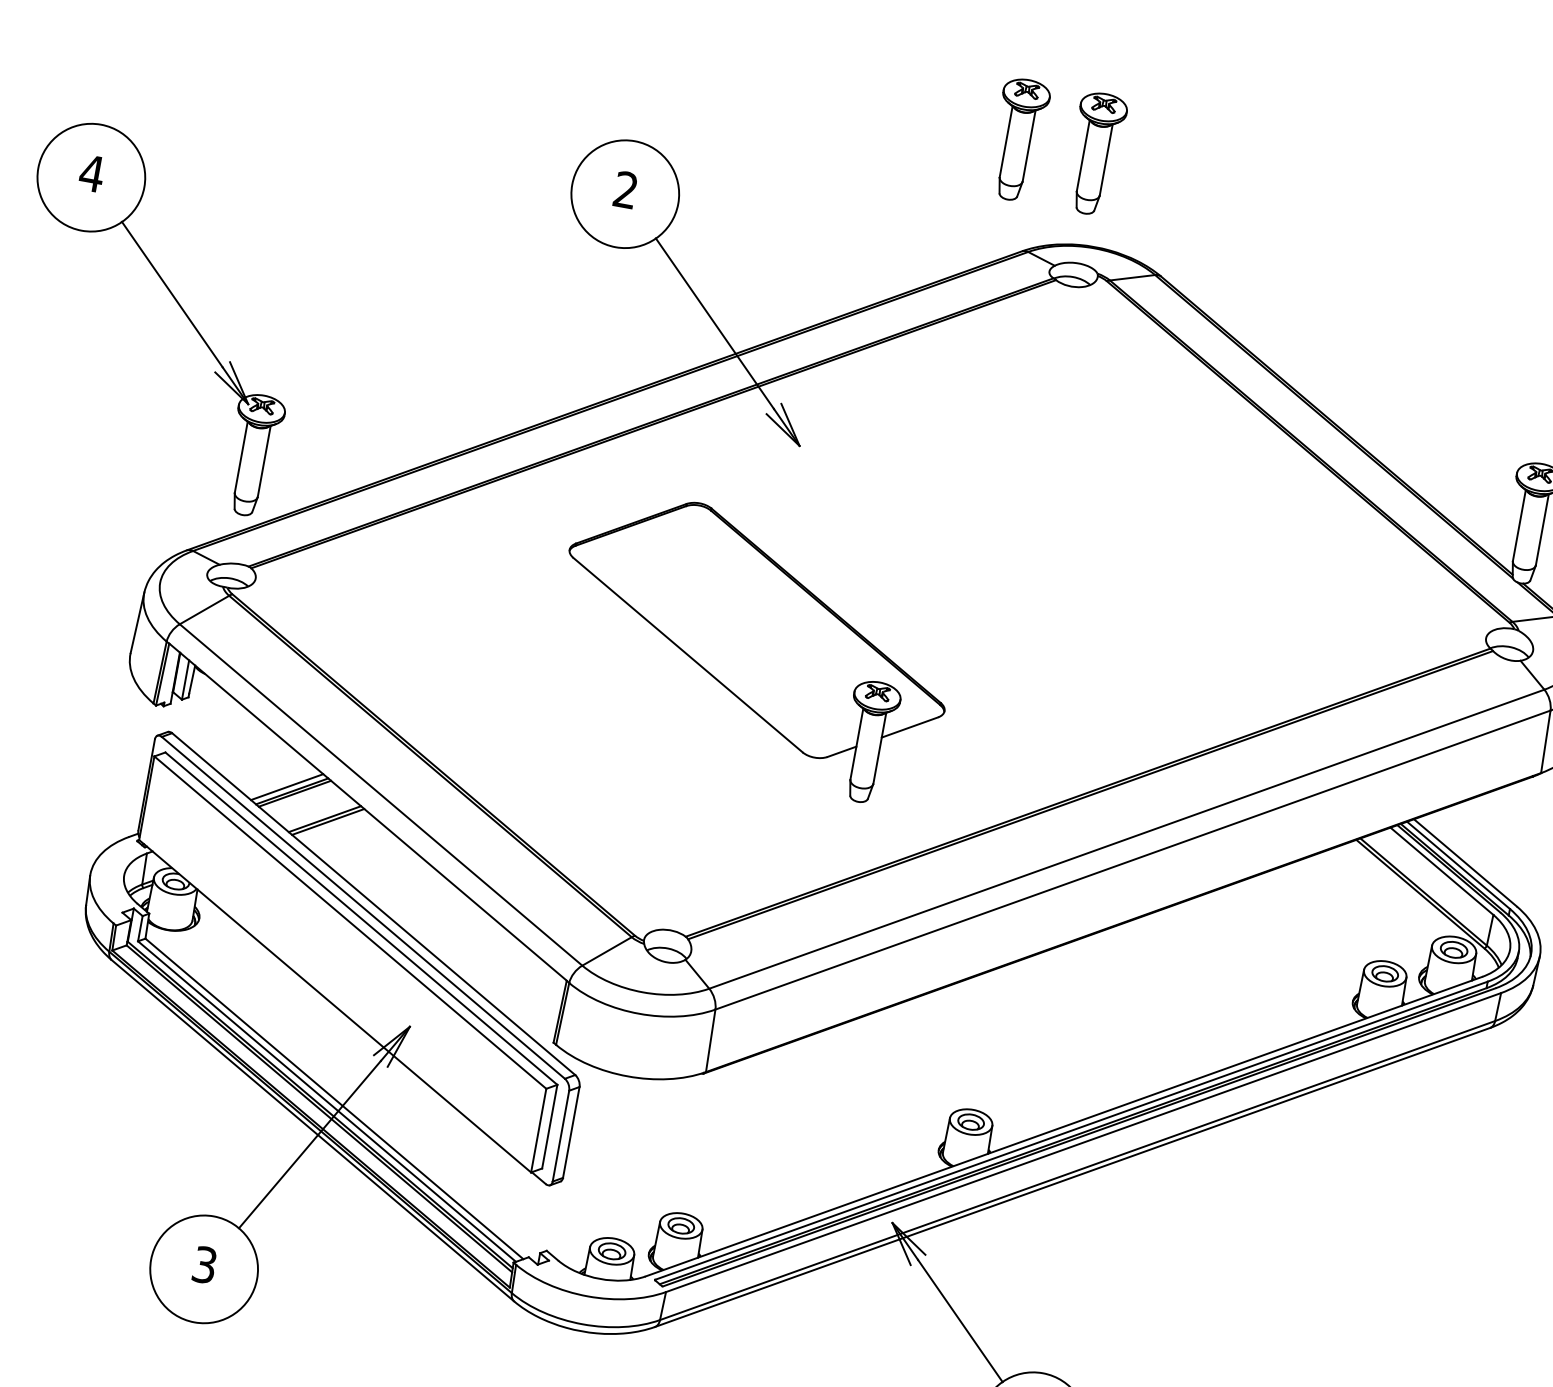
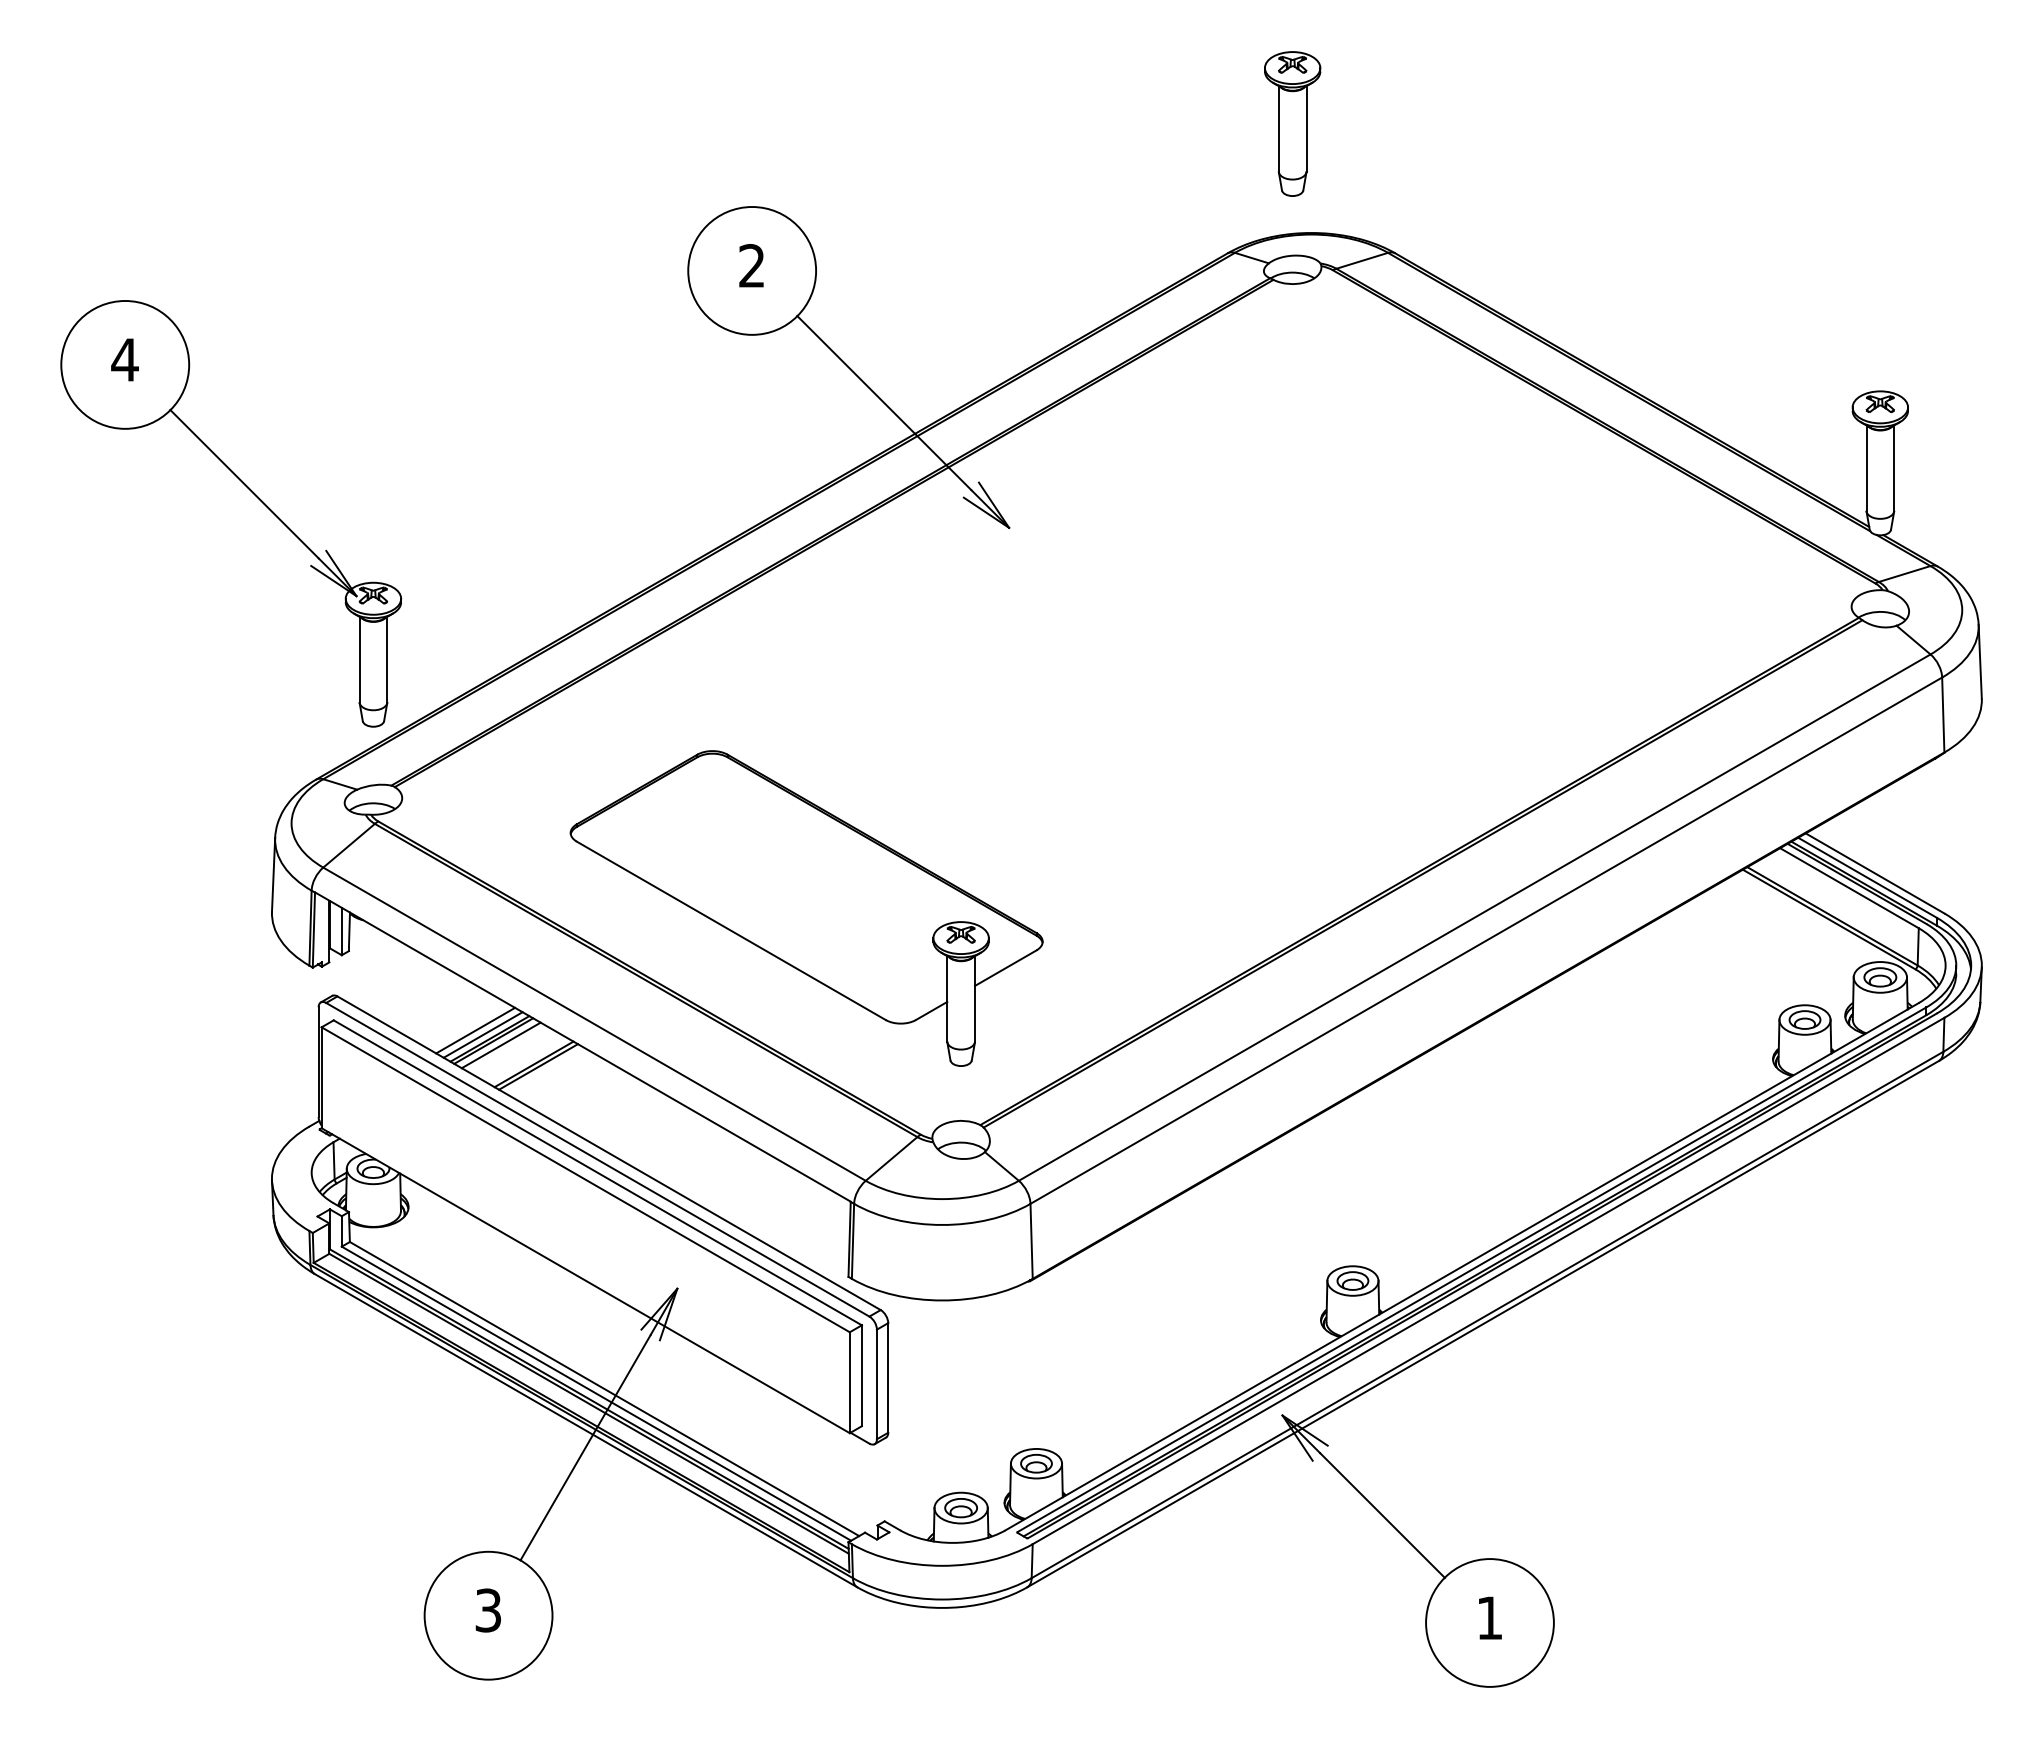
part: (1018, 139) -> (1199, 123), removed
part: (753, 647) -> (806, 908), moved
line: (281, 782) -> (475, 1030), added
line: (299, 798) -> (500, 1045), added

